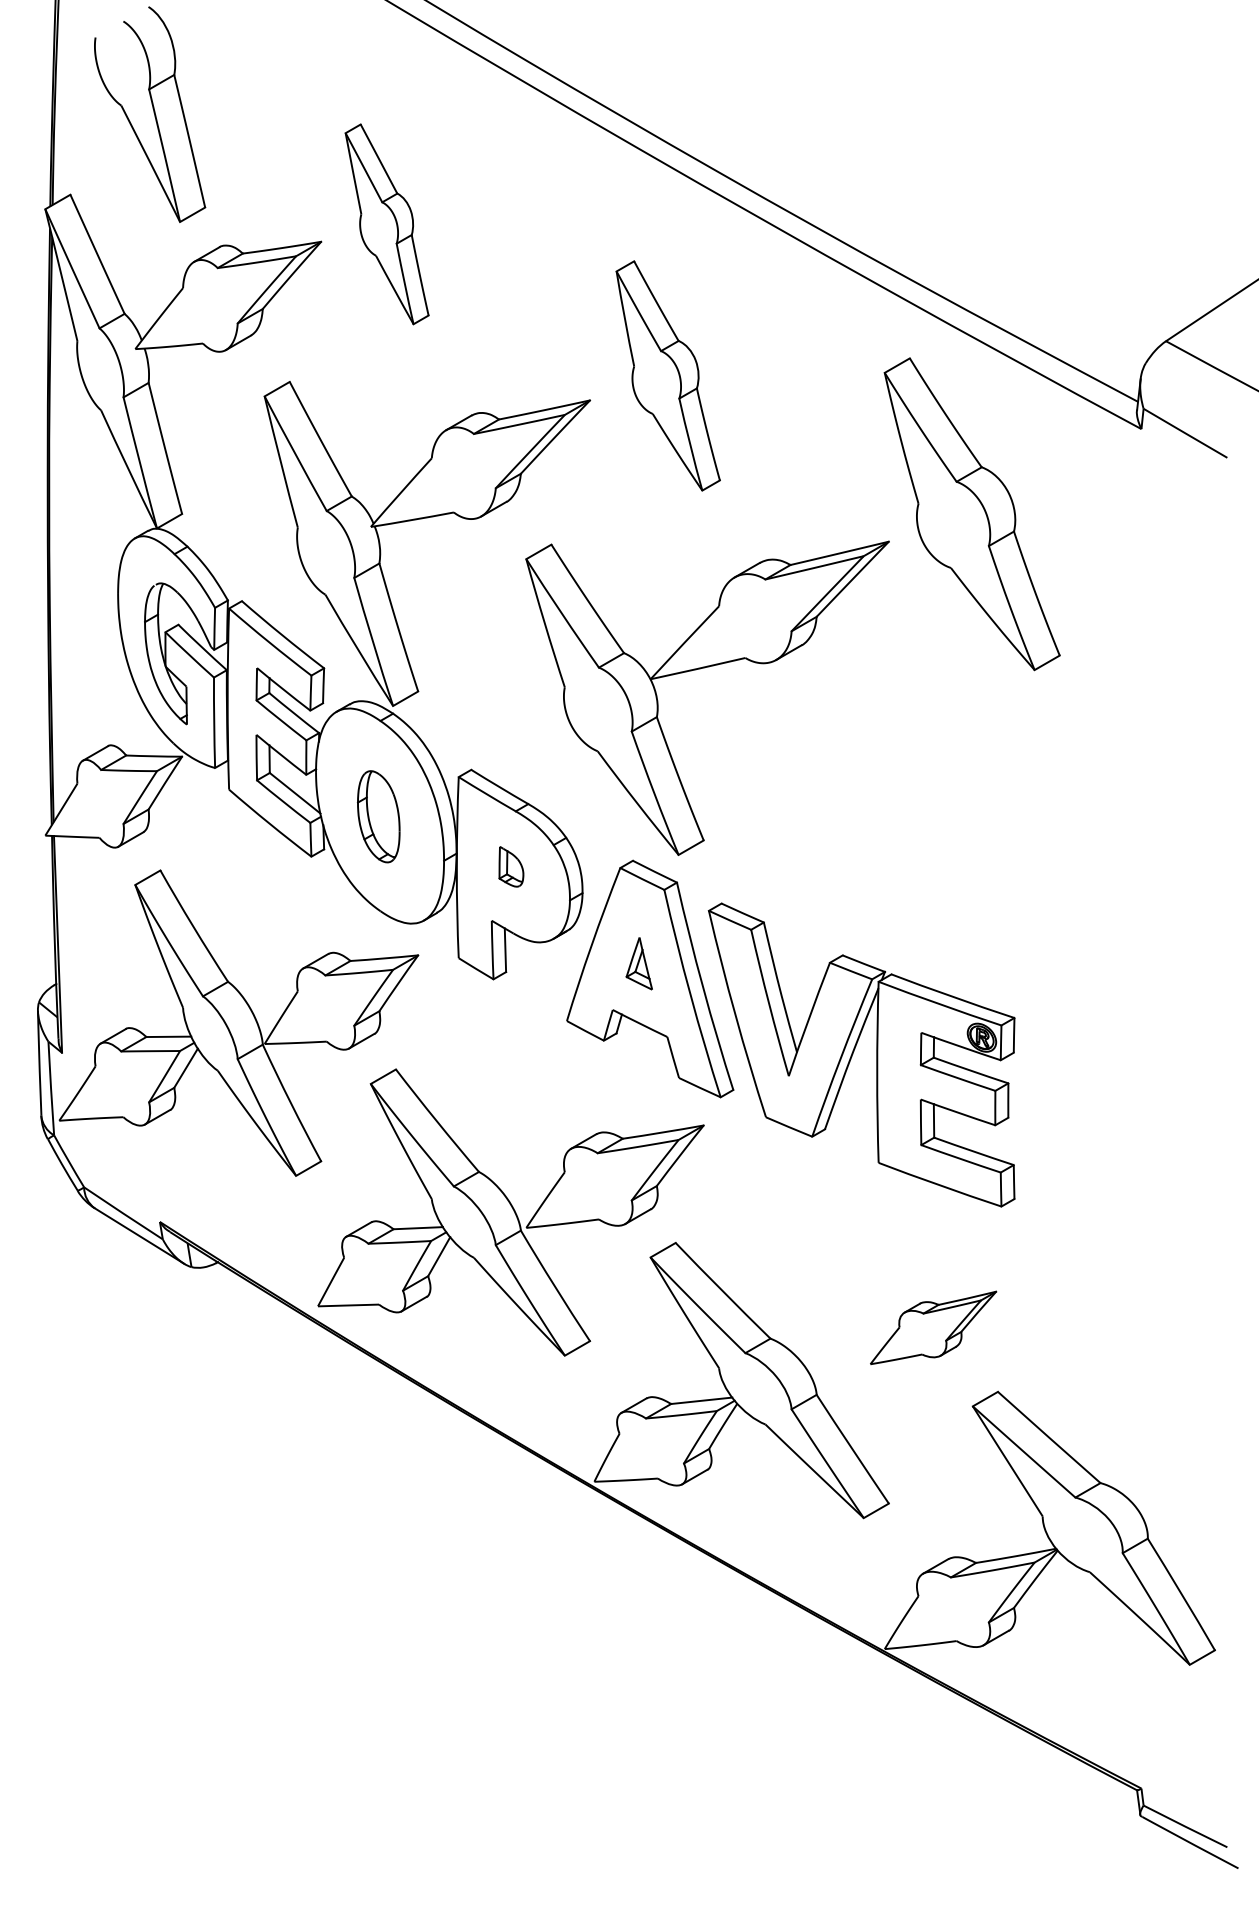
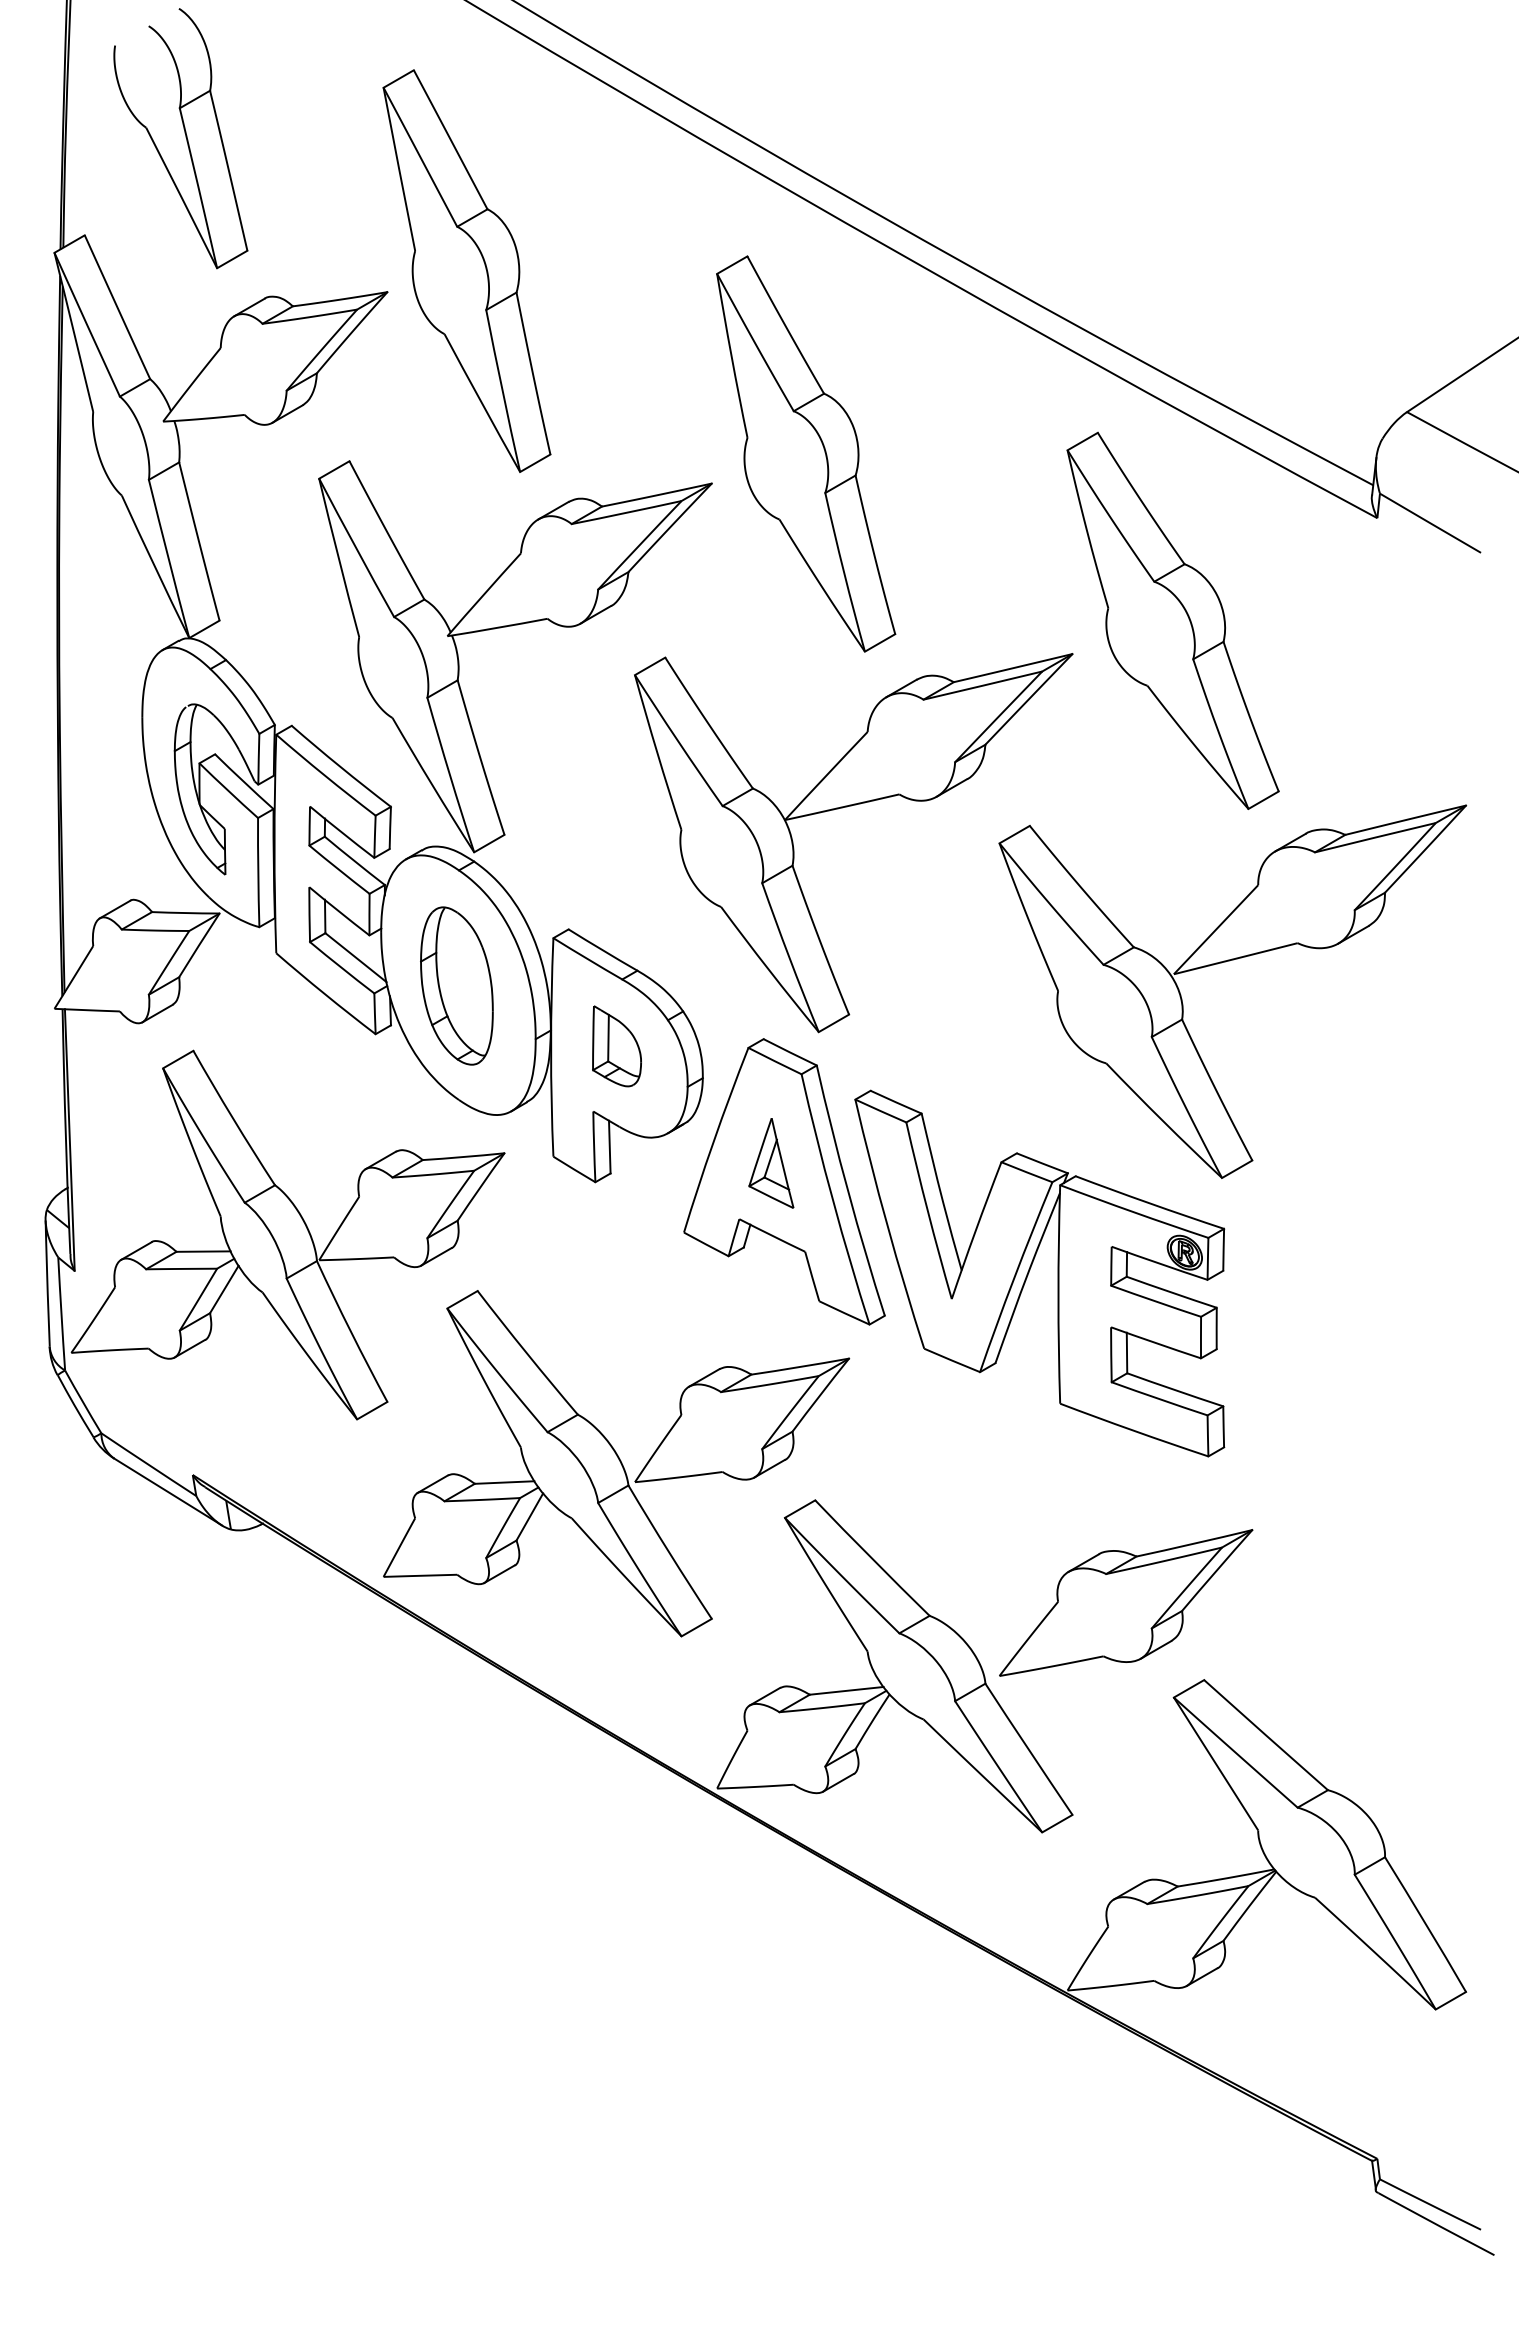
part: (386, 223) -> (466, 270), size x1.67
part: (668, 375) -> (806, 453), size x1.43
part: (1015, 797) -> (1225, 962), added
part: (378, 816) -> (456, 985), size x1.43
part: (511, 866) -> (616, 1046), size x1.67
part: (639, 963) -> (771, 1163), size x1.43
part: (933, 1327) -> (1126, 1602), size x1.67

